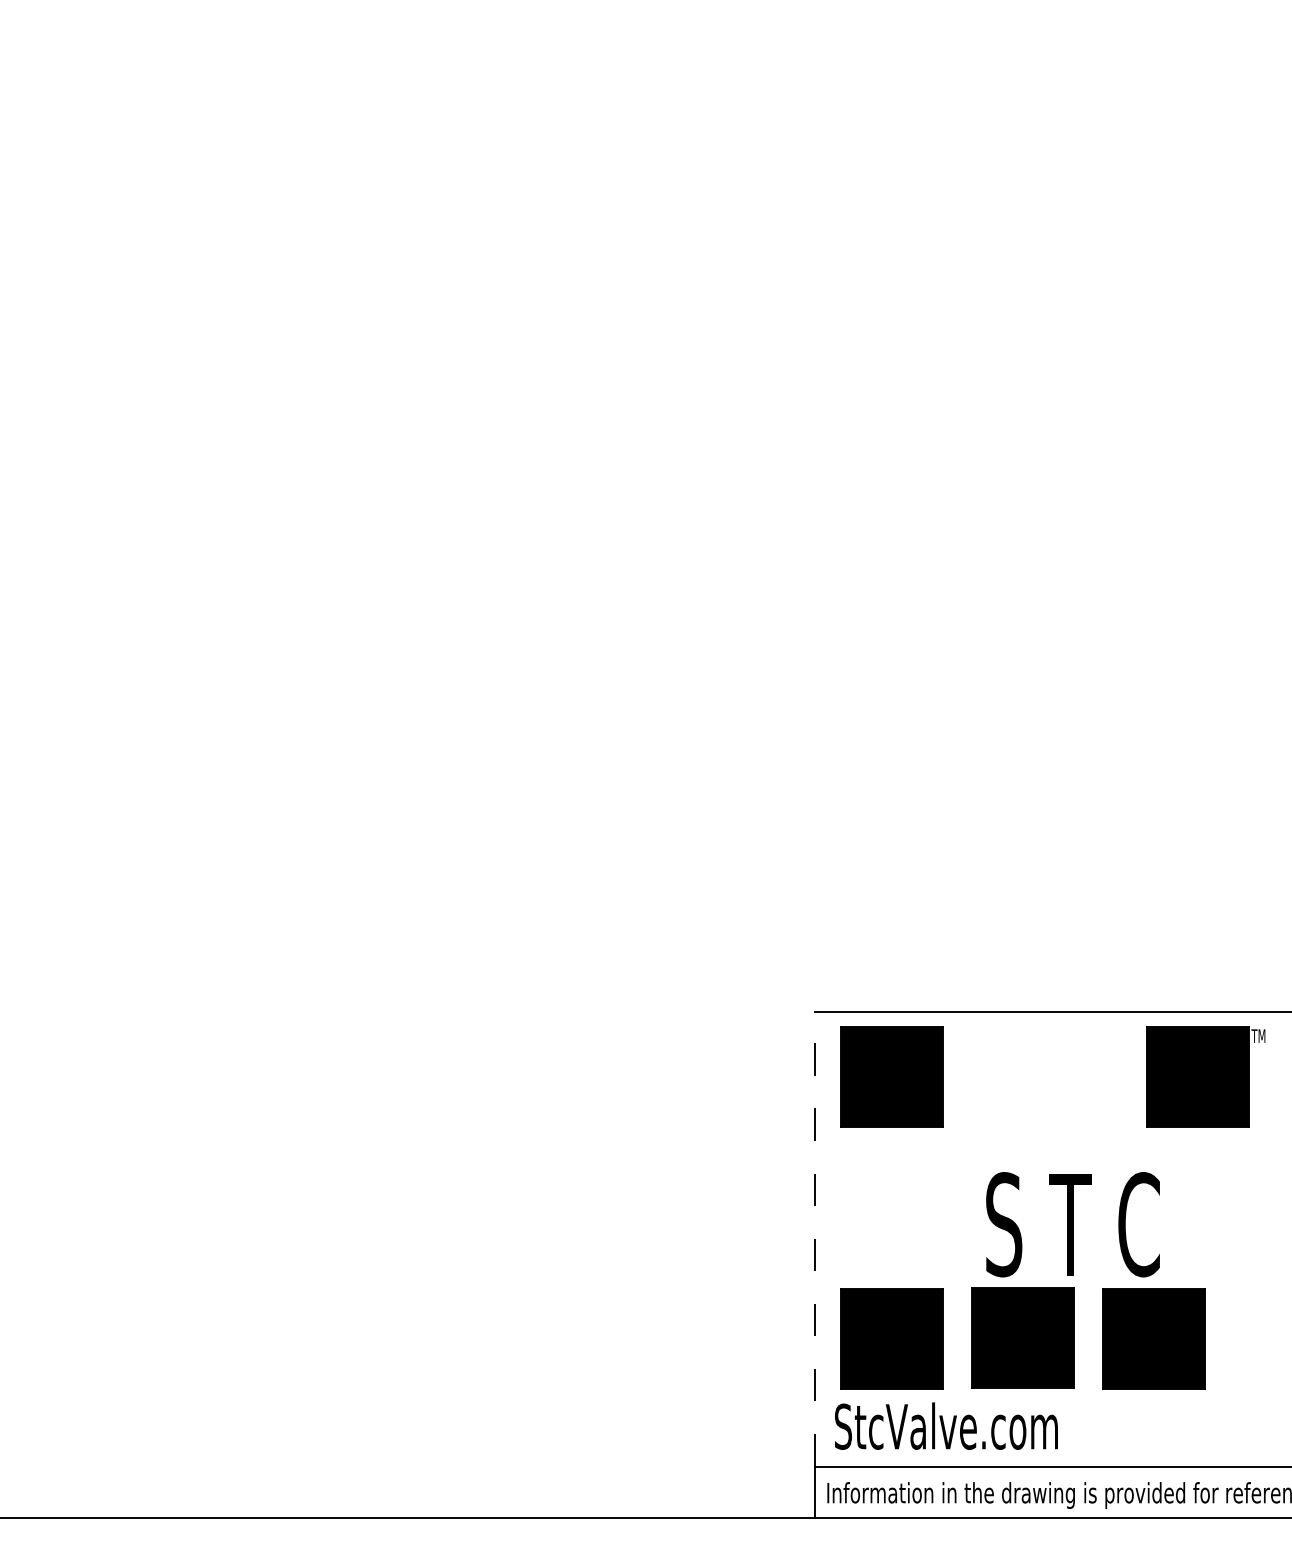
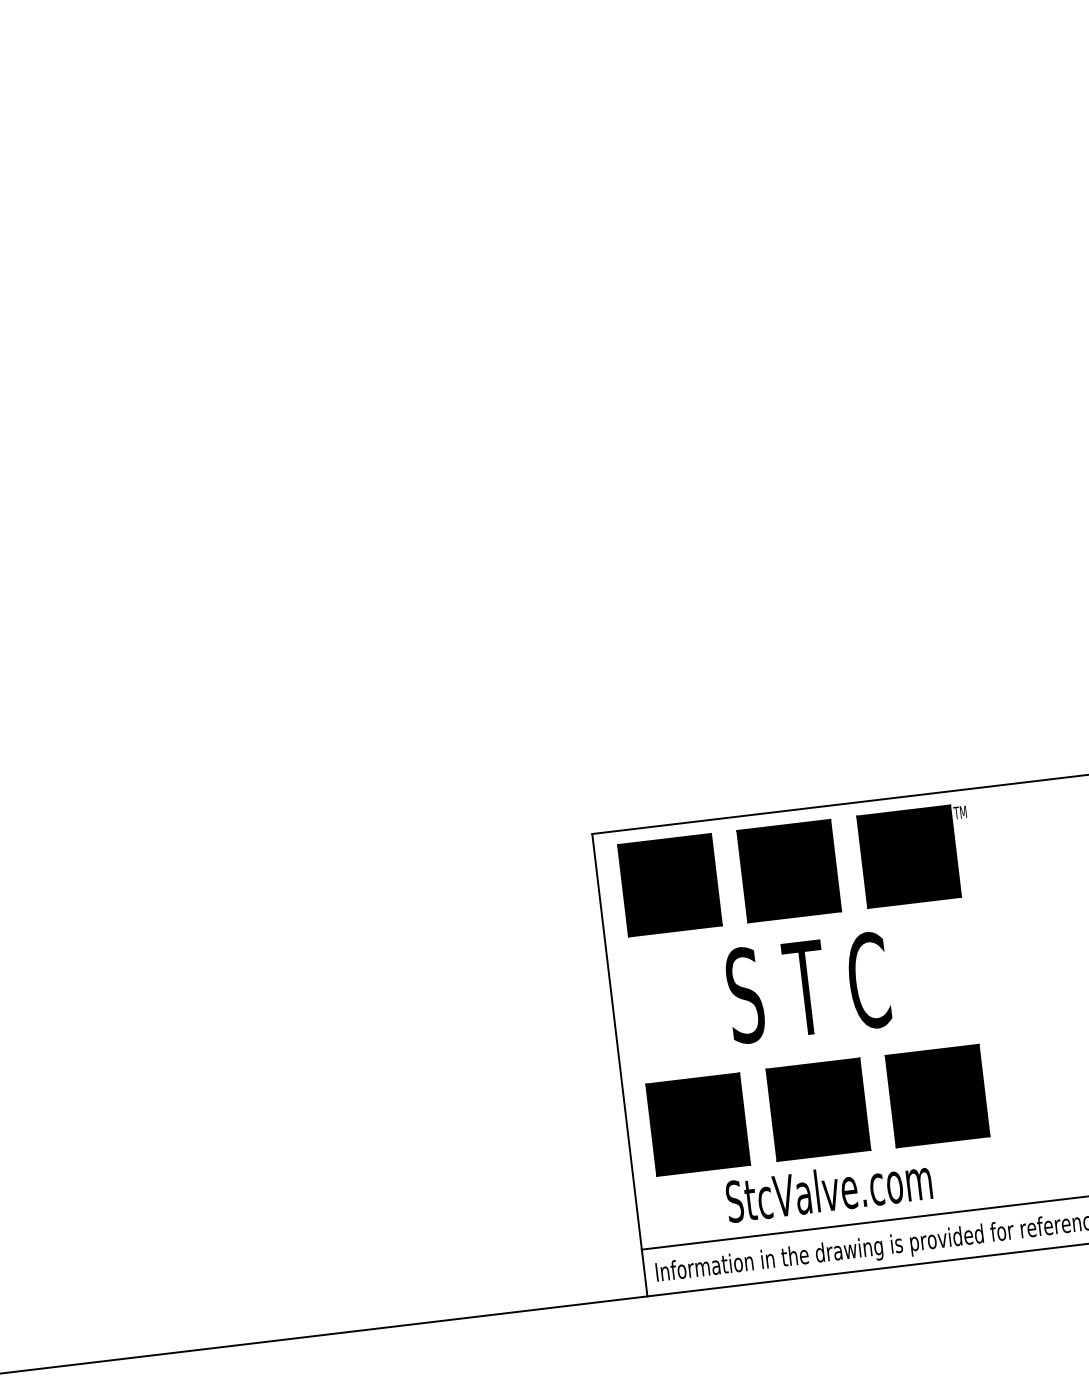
part: (1022, 1076) -> (789, 870), added
part: (1205, 1076) -> (916, 855), moved
text: (1072, 1224) -> (807, 987), moved
line: (814, 1238) -> (616, 1041), dashed -> solid
text: (946, 1425) -> (828, 1189), moved

